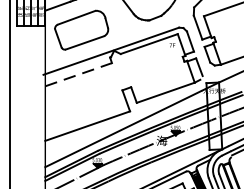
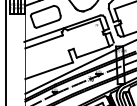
line: (79, 74) -> (44, 41), dashed -> solid

